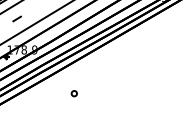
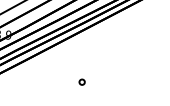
part: (73, 93) -> (81, 82), moved

